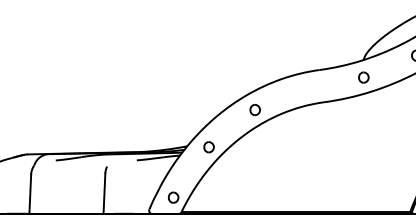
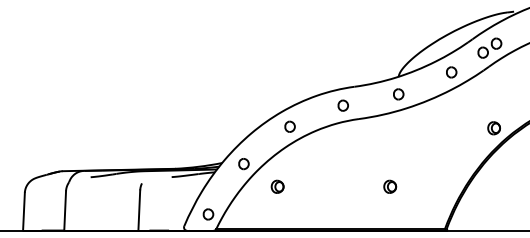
part: (307, 88) -> (342, 105), added
part: (242, 169) -> (277, 186), added
part: (355, 169) -> (390, 186), added

